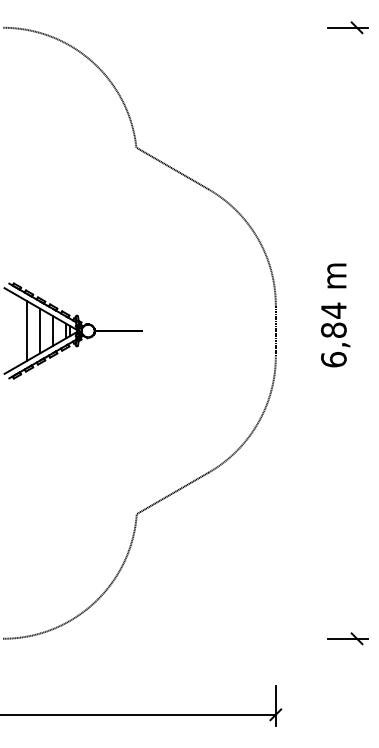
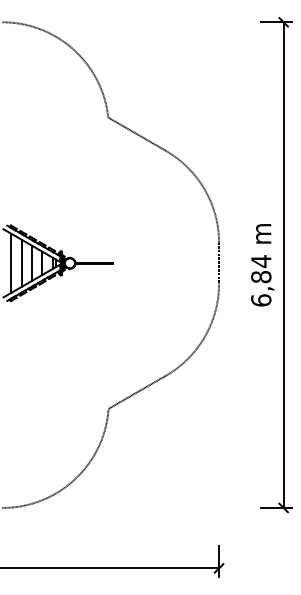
text: (335, 315) -> (262, 265), moved
line: (14, 330) -> (11, 262), added
line: (357, 332) -> (284, 264), added

